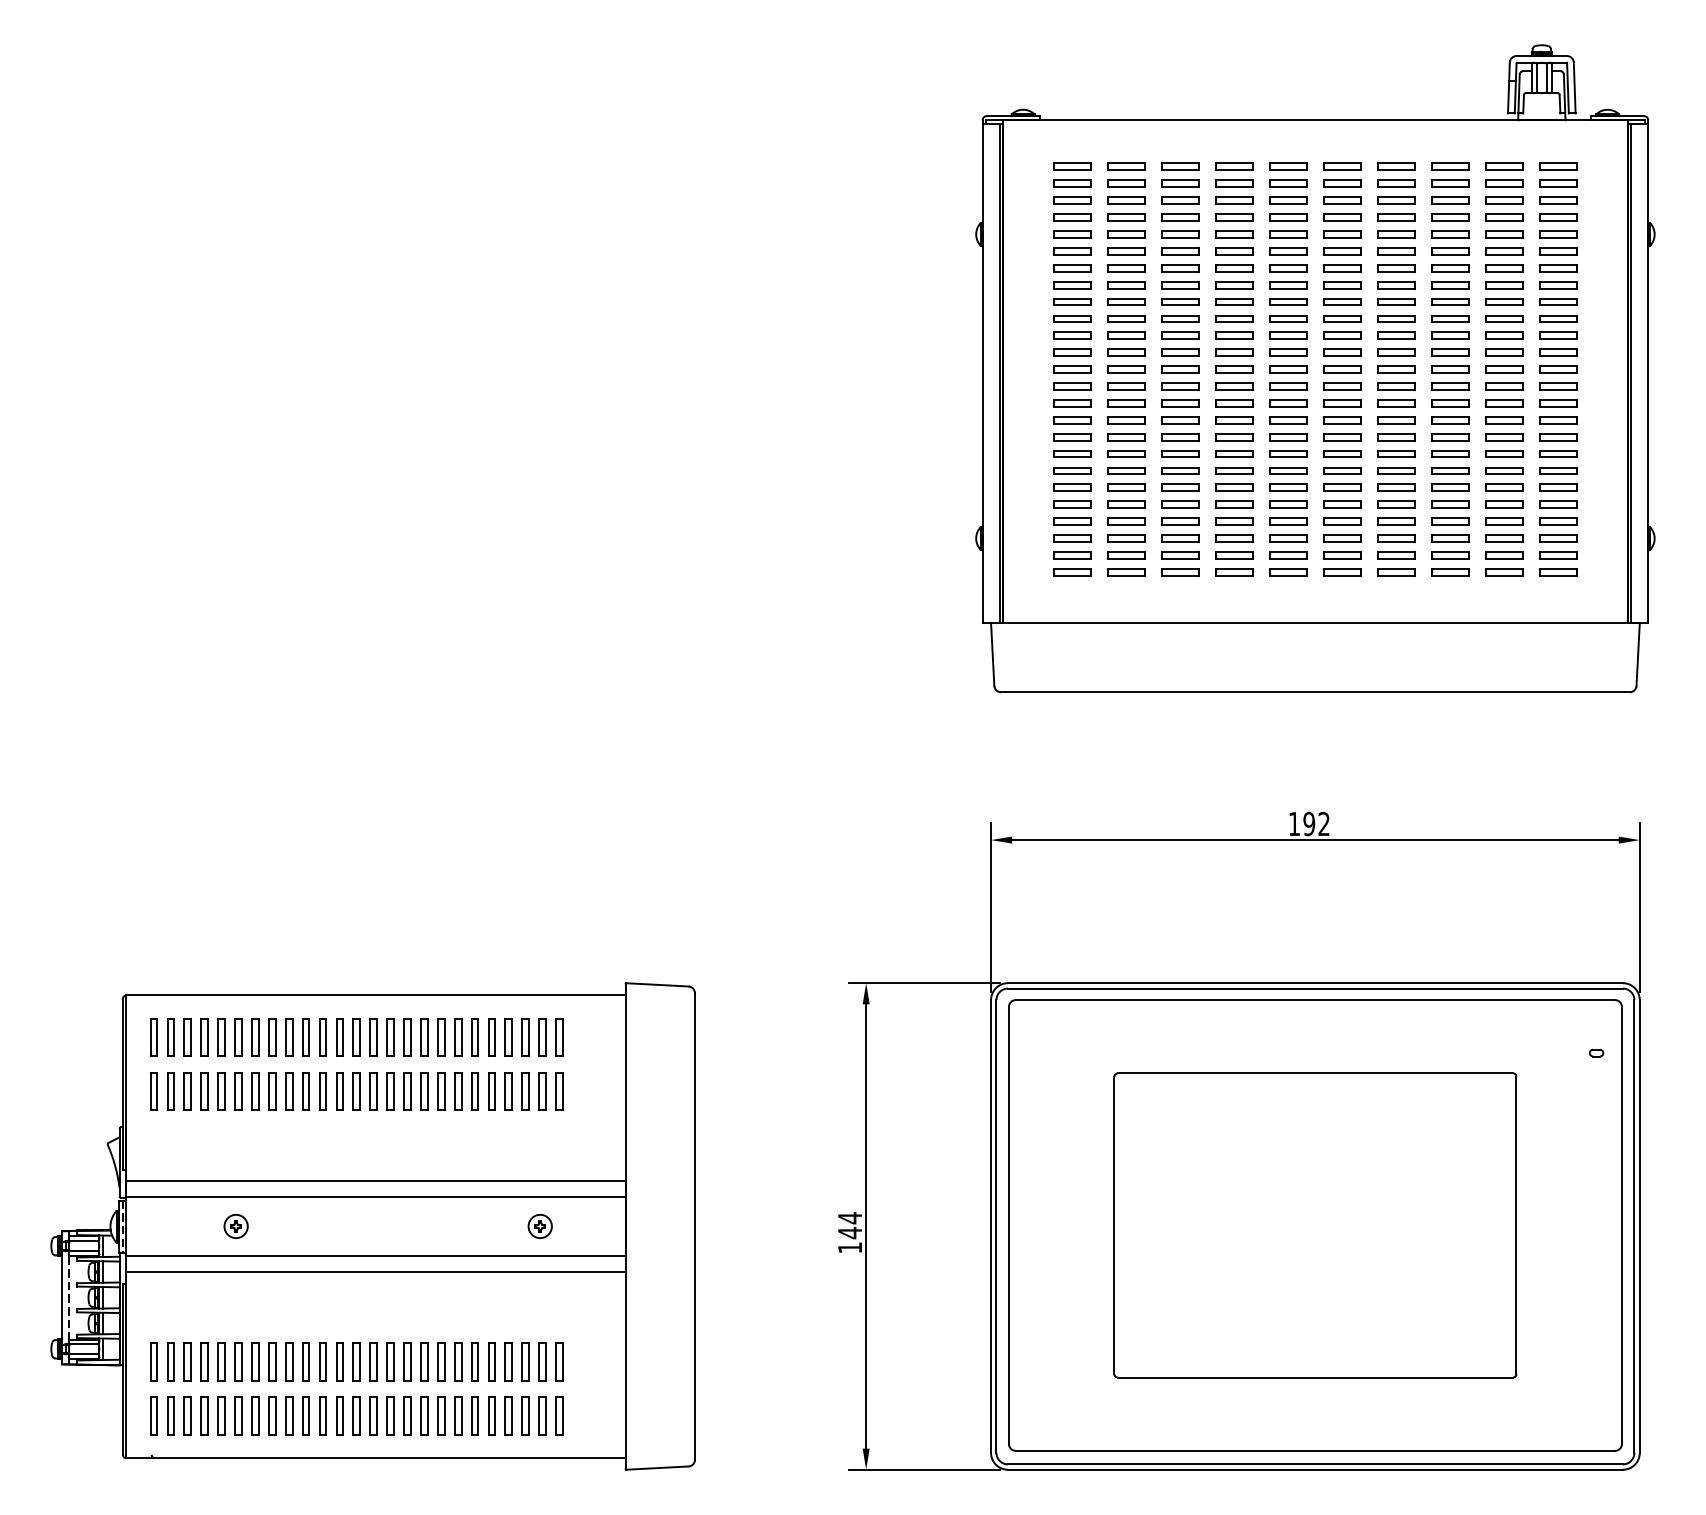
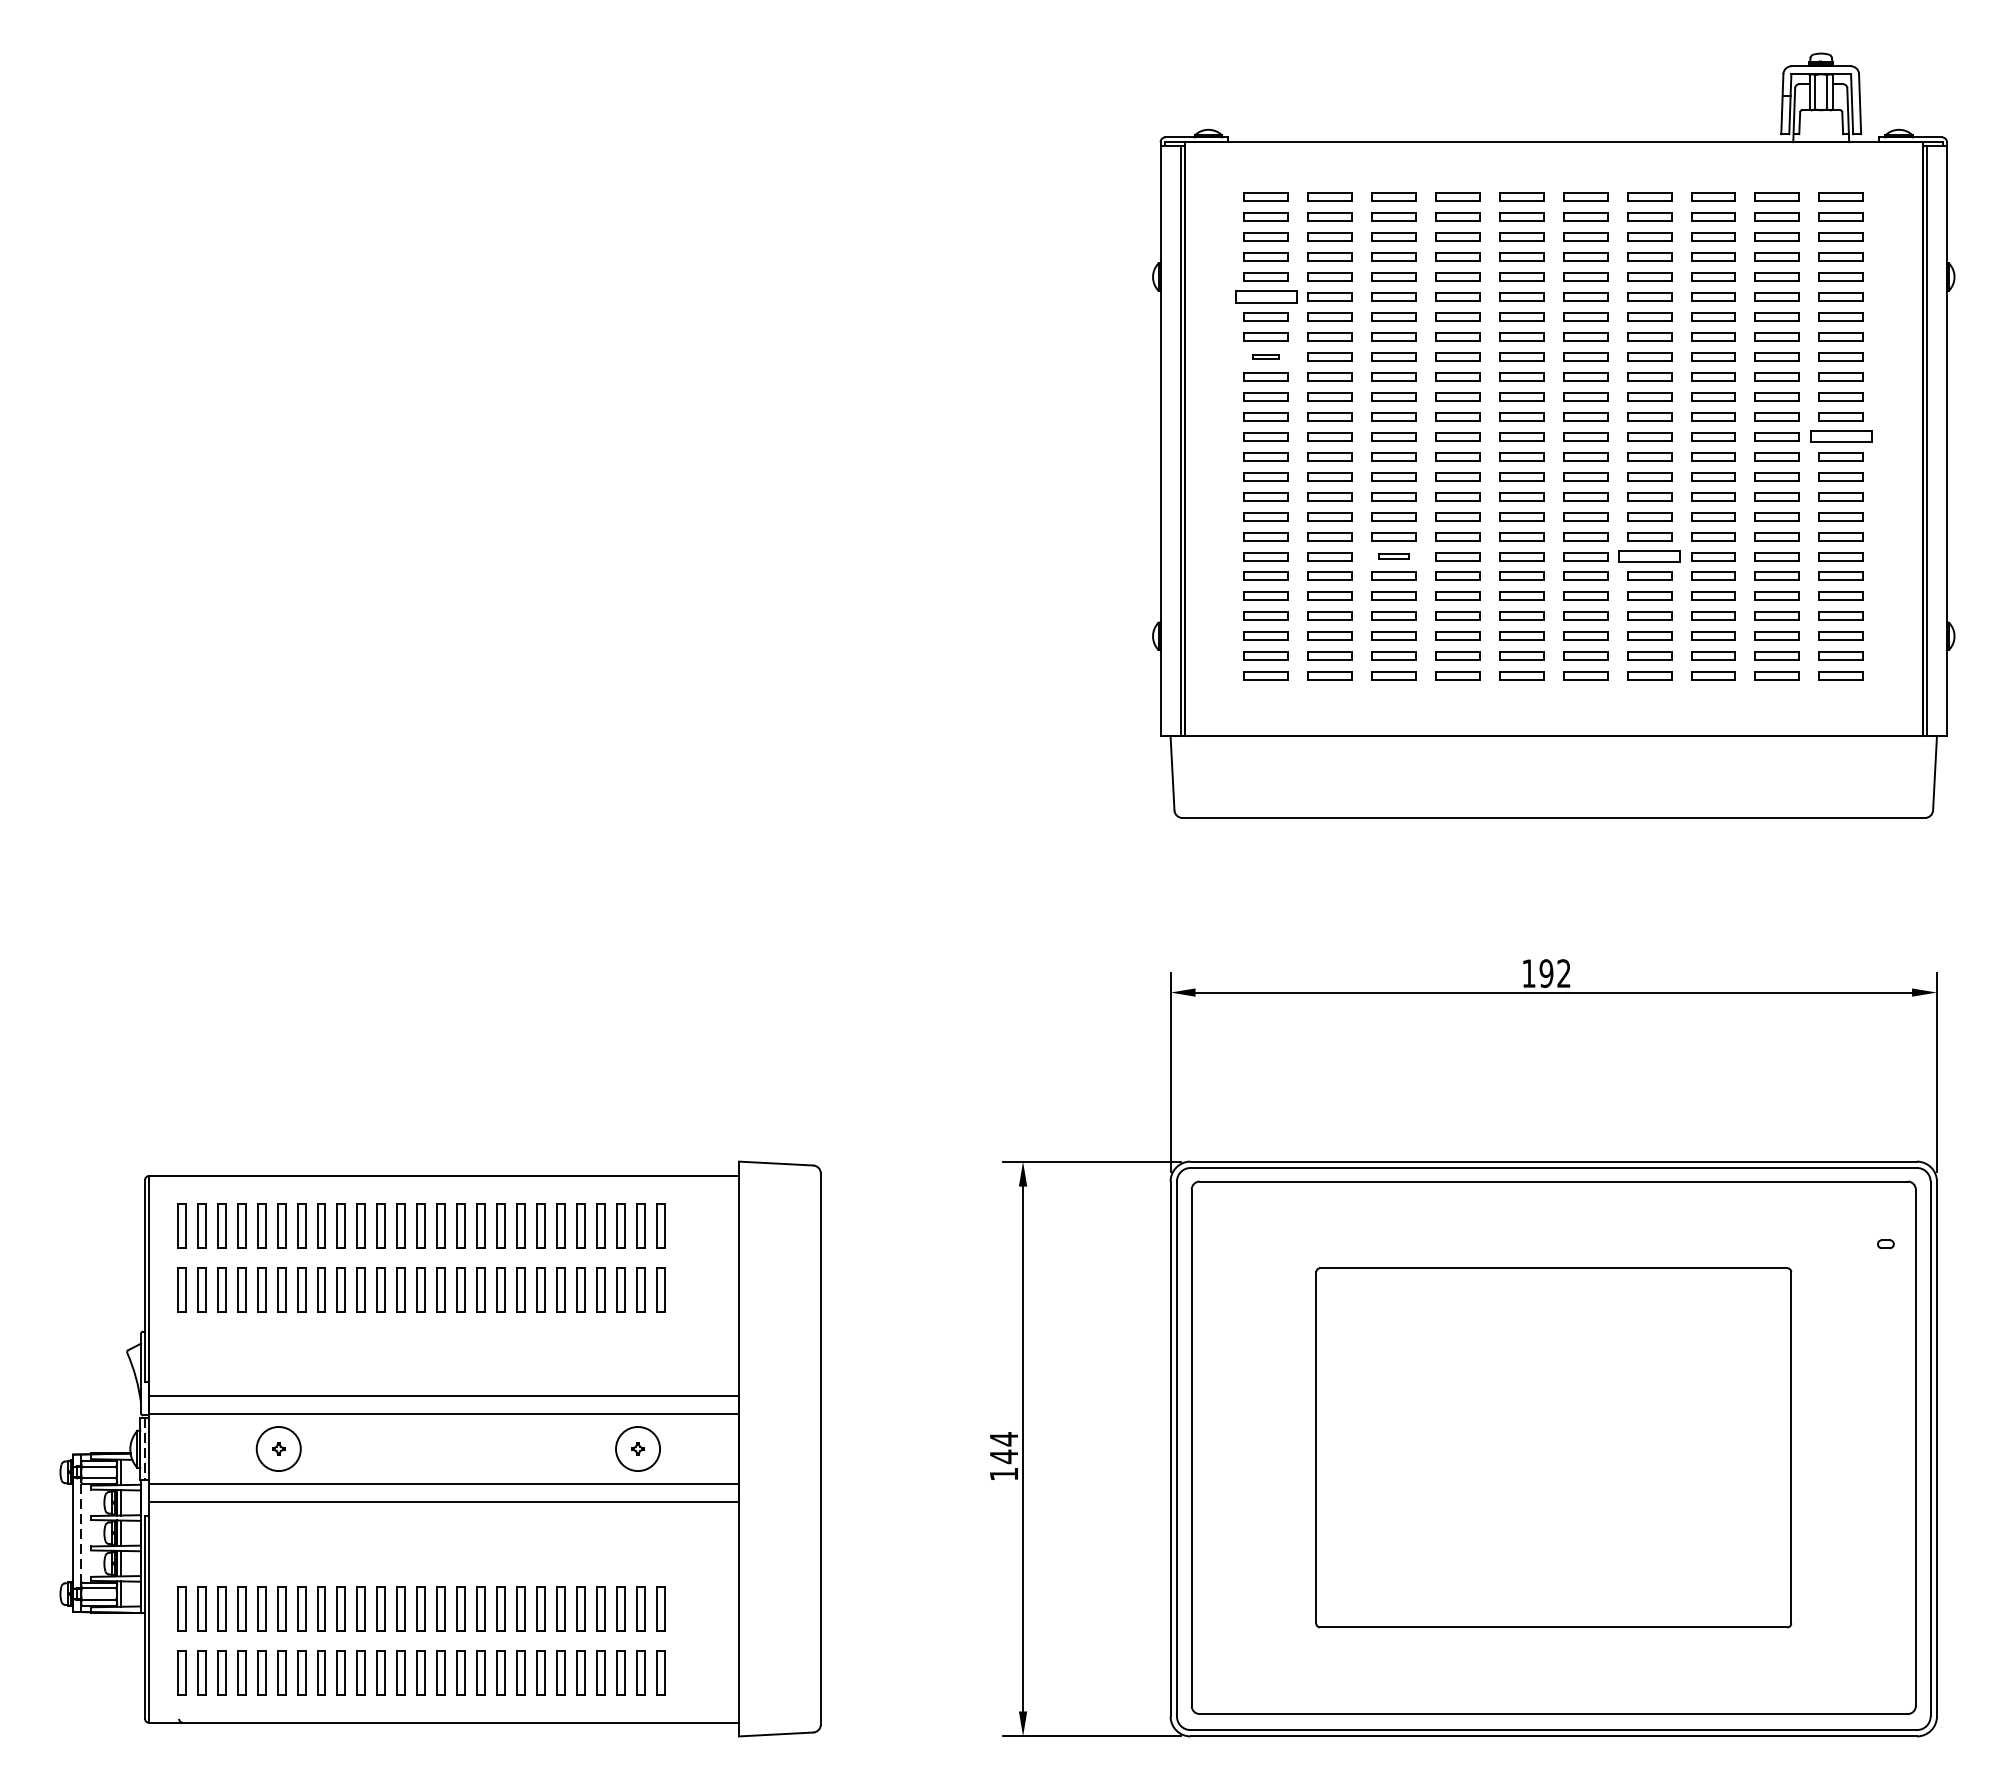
part: (1071, 250) -> (1265, 296), size x1.4
part: (1071, 301) -> (1265, 356), size x0.6
part: (1558, 369) -> (1840, 436), size x1.4
part: (1179, 470) -> (1393, 556), size x0.7
part: (1396, 470) -> (1649, 556), size x1.4
circle: (235, 1226) -> (278, 1448), size x1.6
circle: (539, 1226) -> (637, 1448), size x1.6

